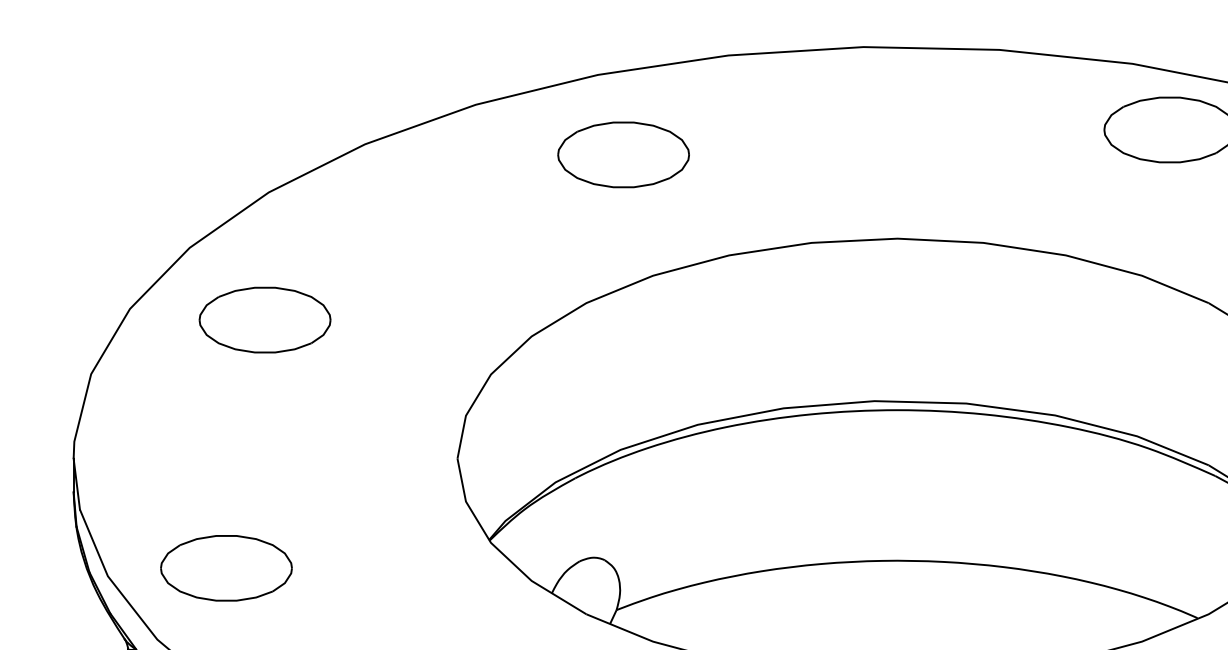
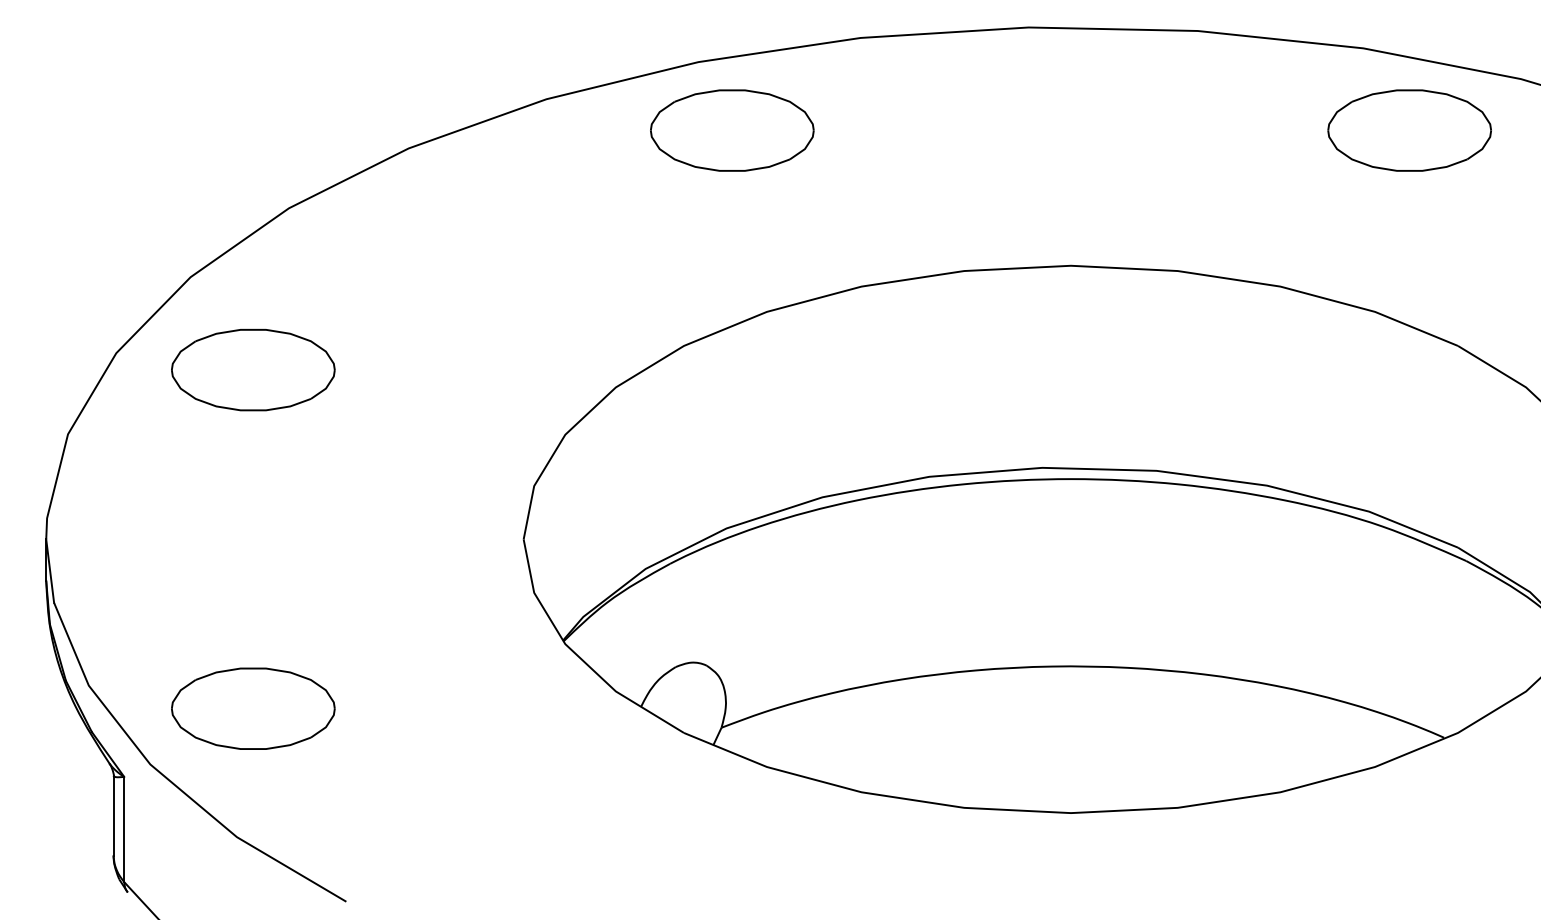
part: (623, 154) -> (732, 130), moved
part: (265, 320) -> (253, 370), moved
part: (226, 568) -> (253, 708), moved

